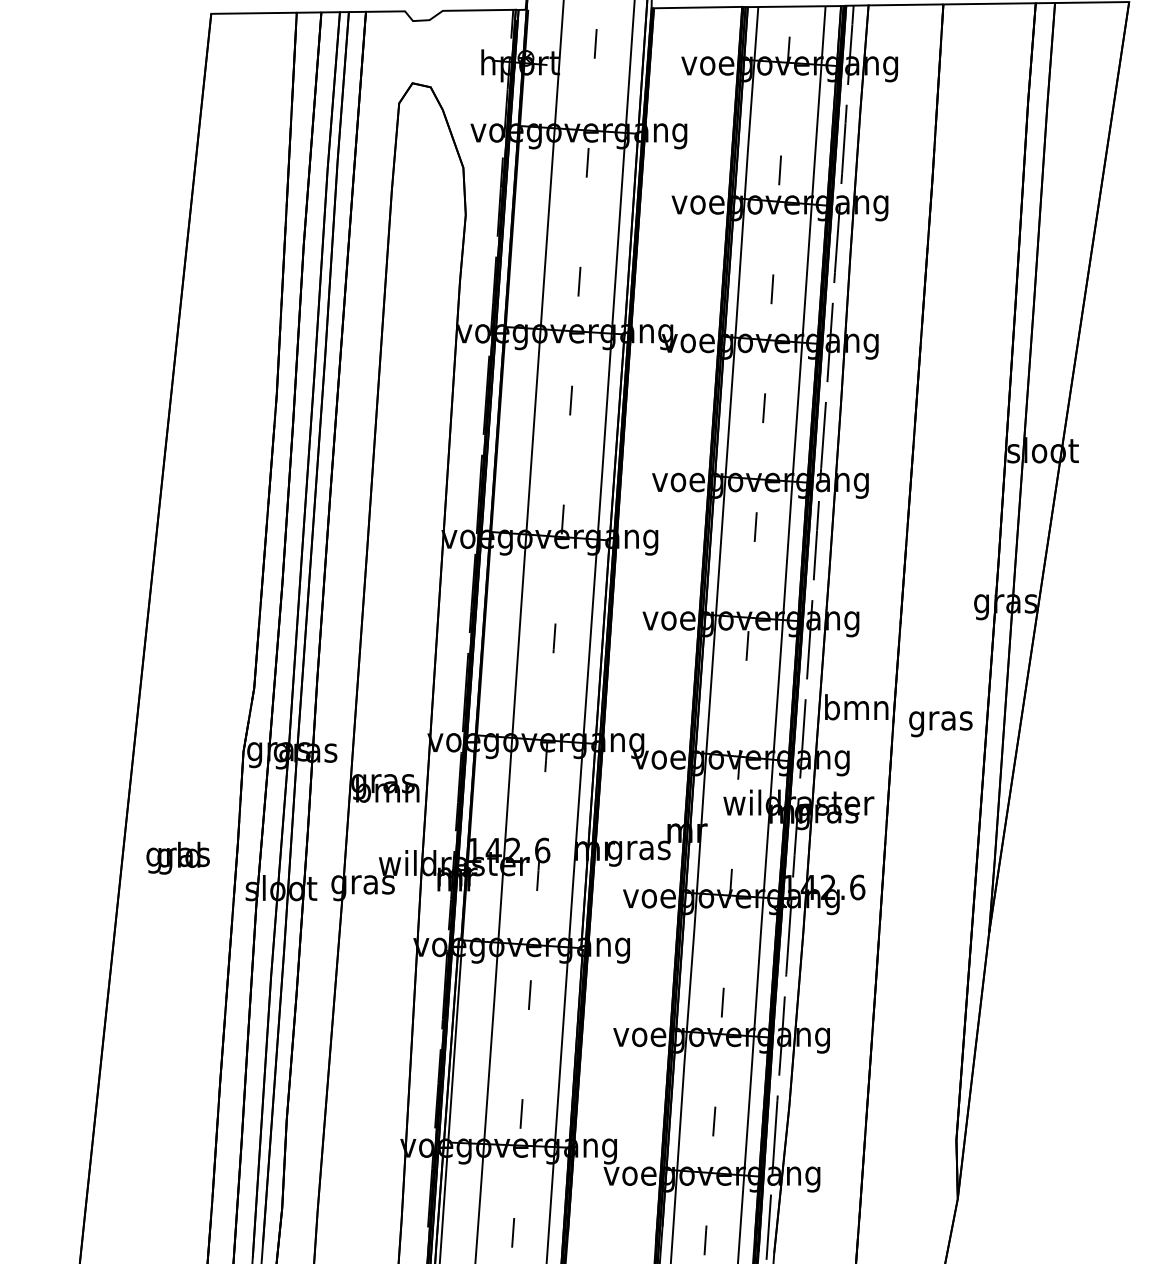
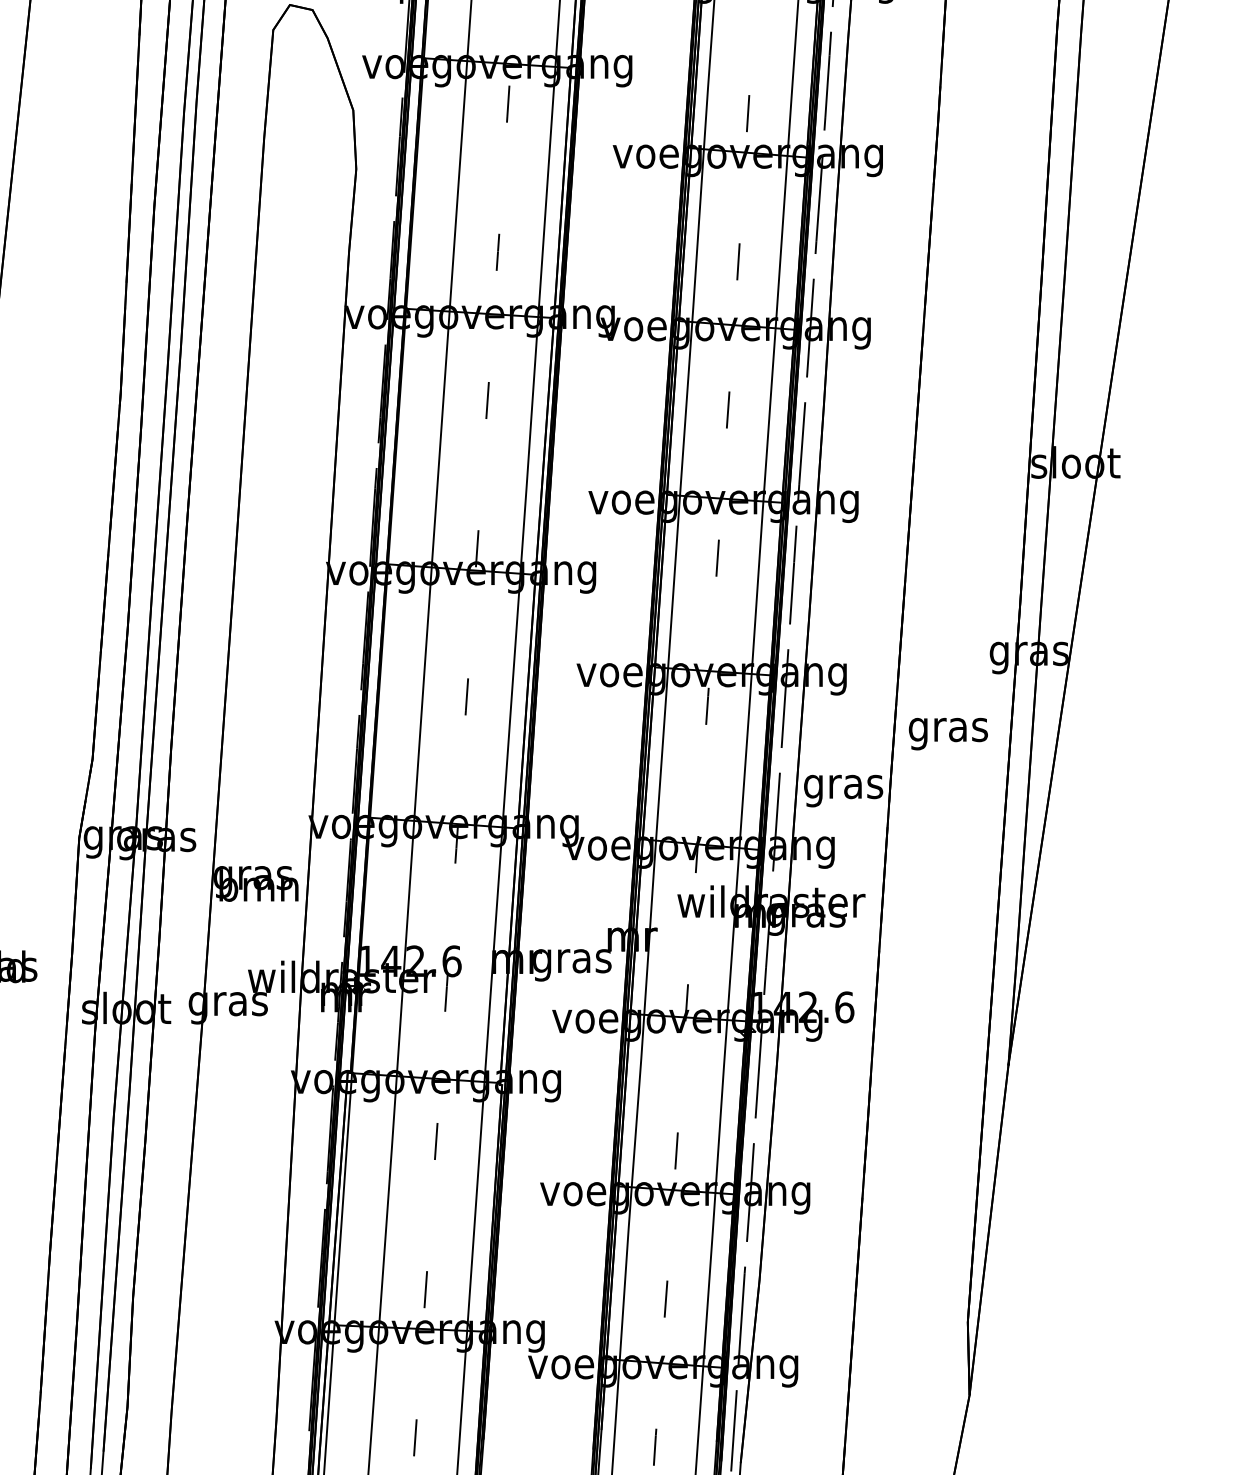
text: (856, 710) -> (843, 786), bmn -> gras
text: (940, 724) -> (947, 734), moved

